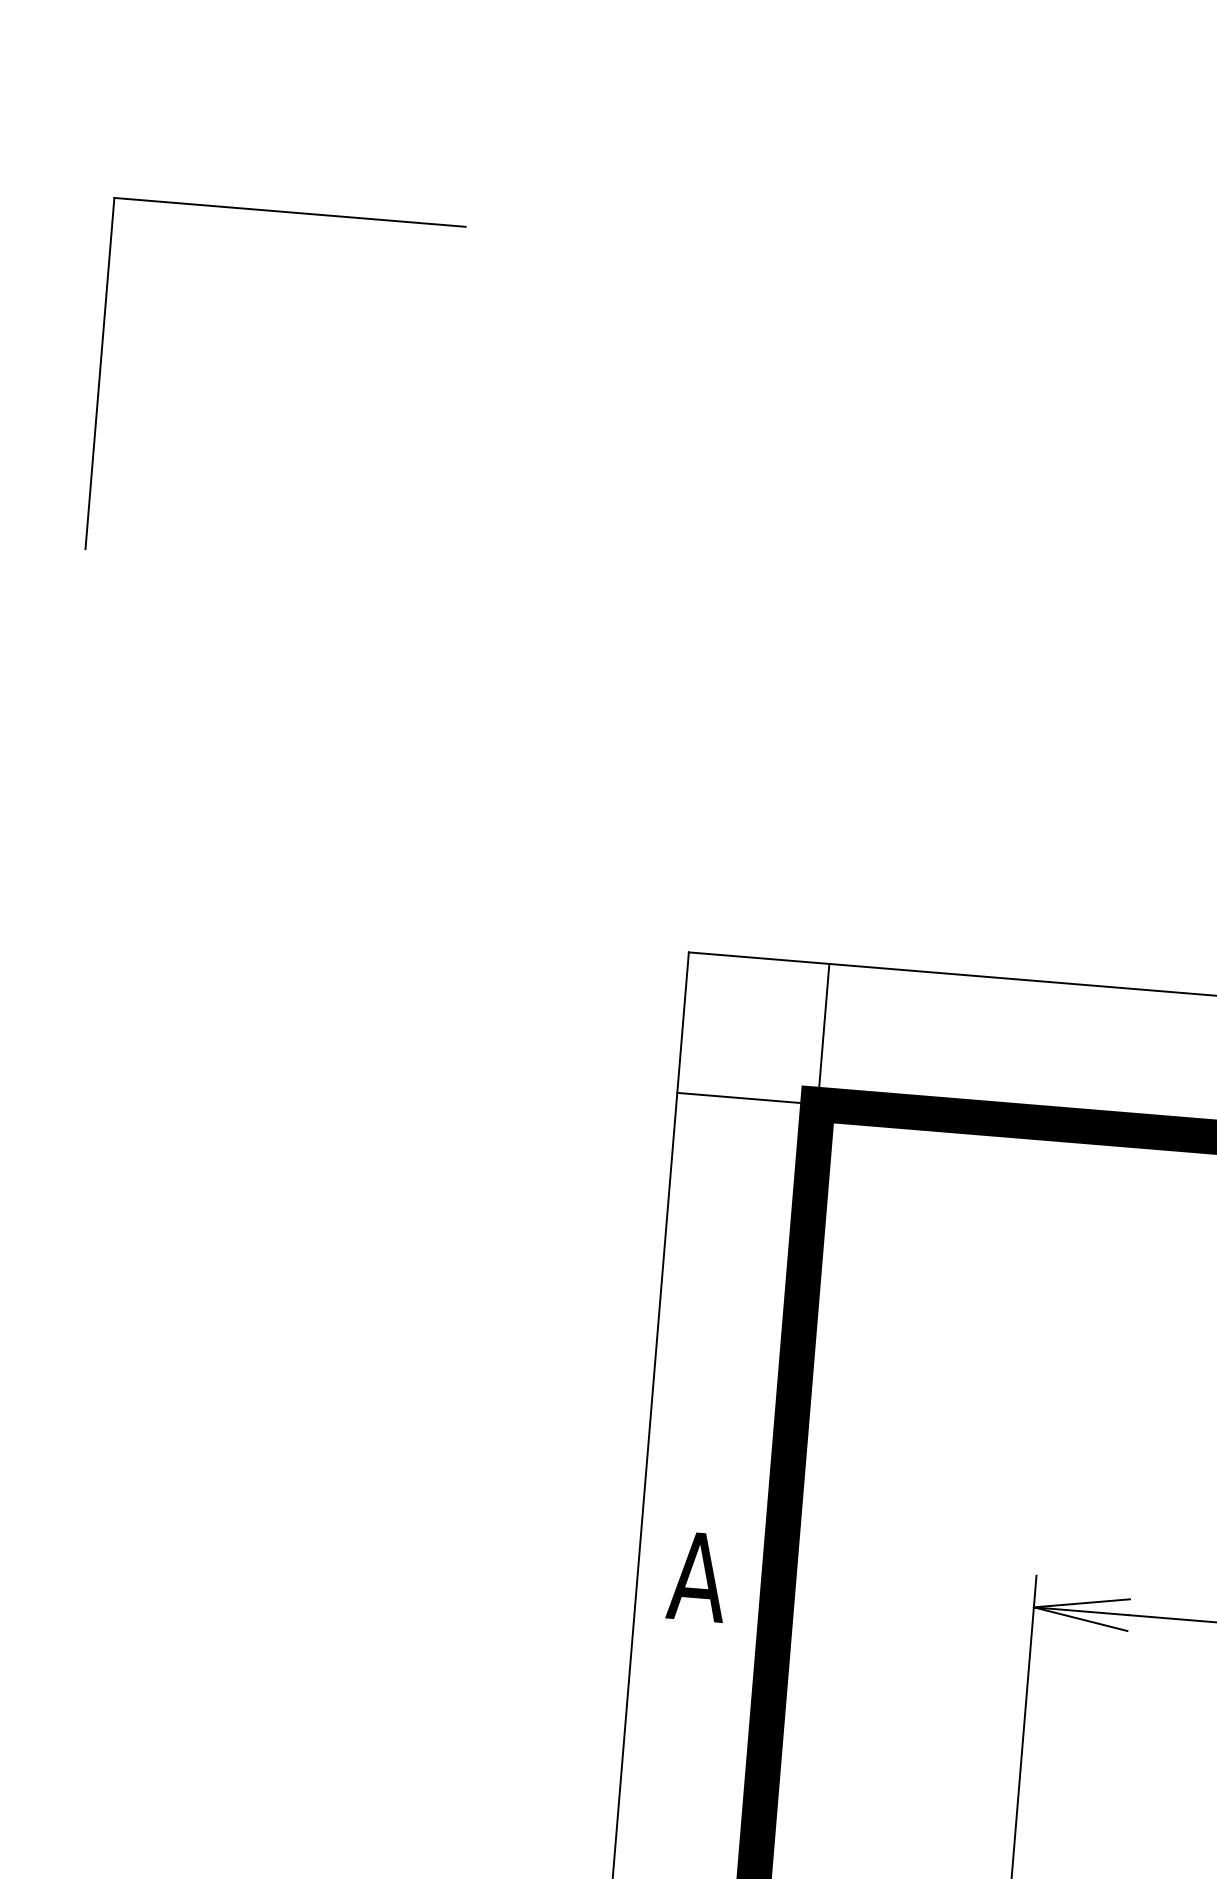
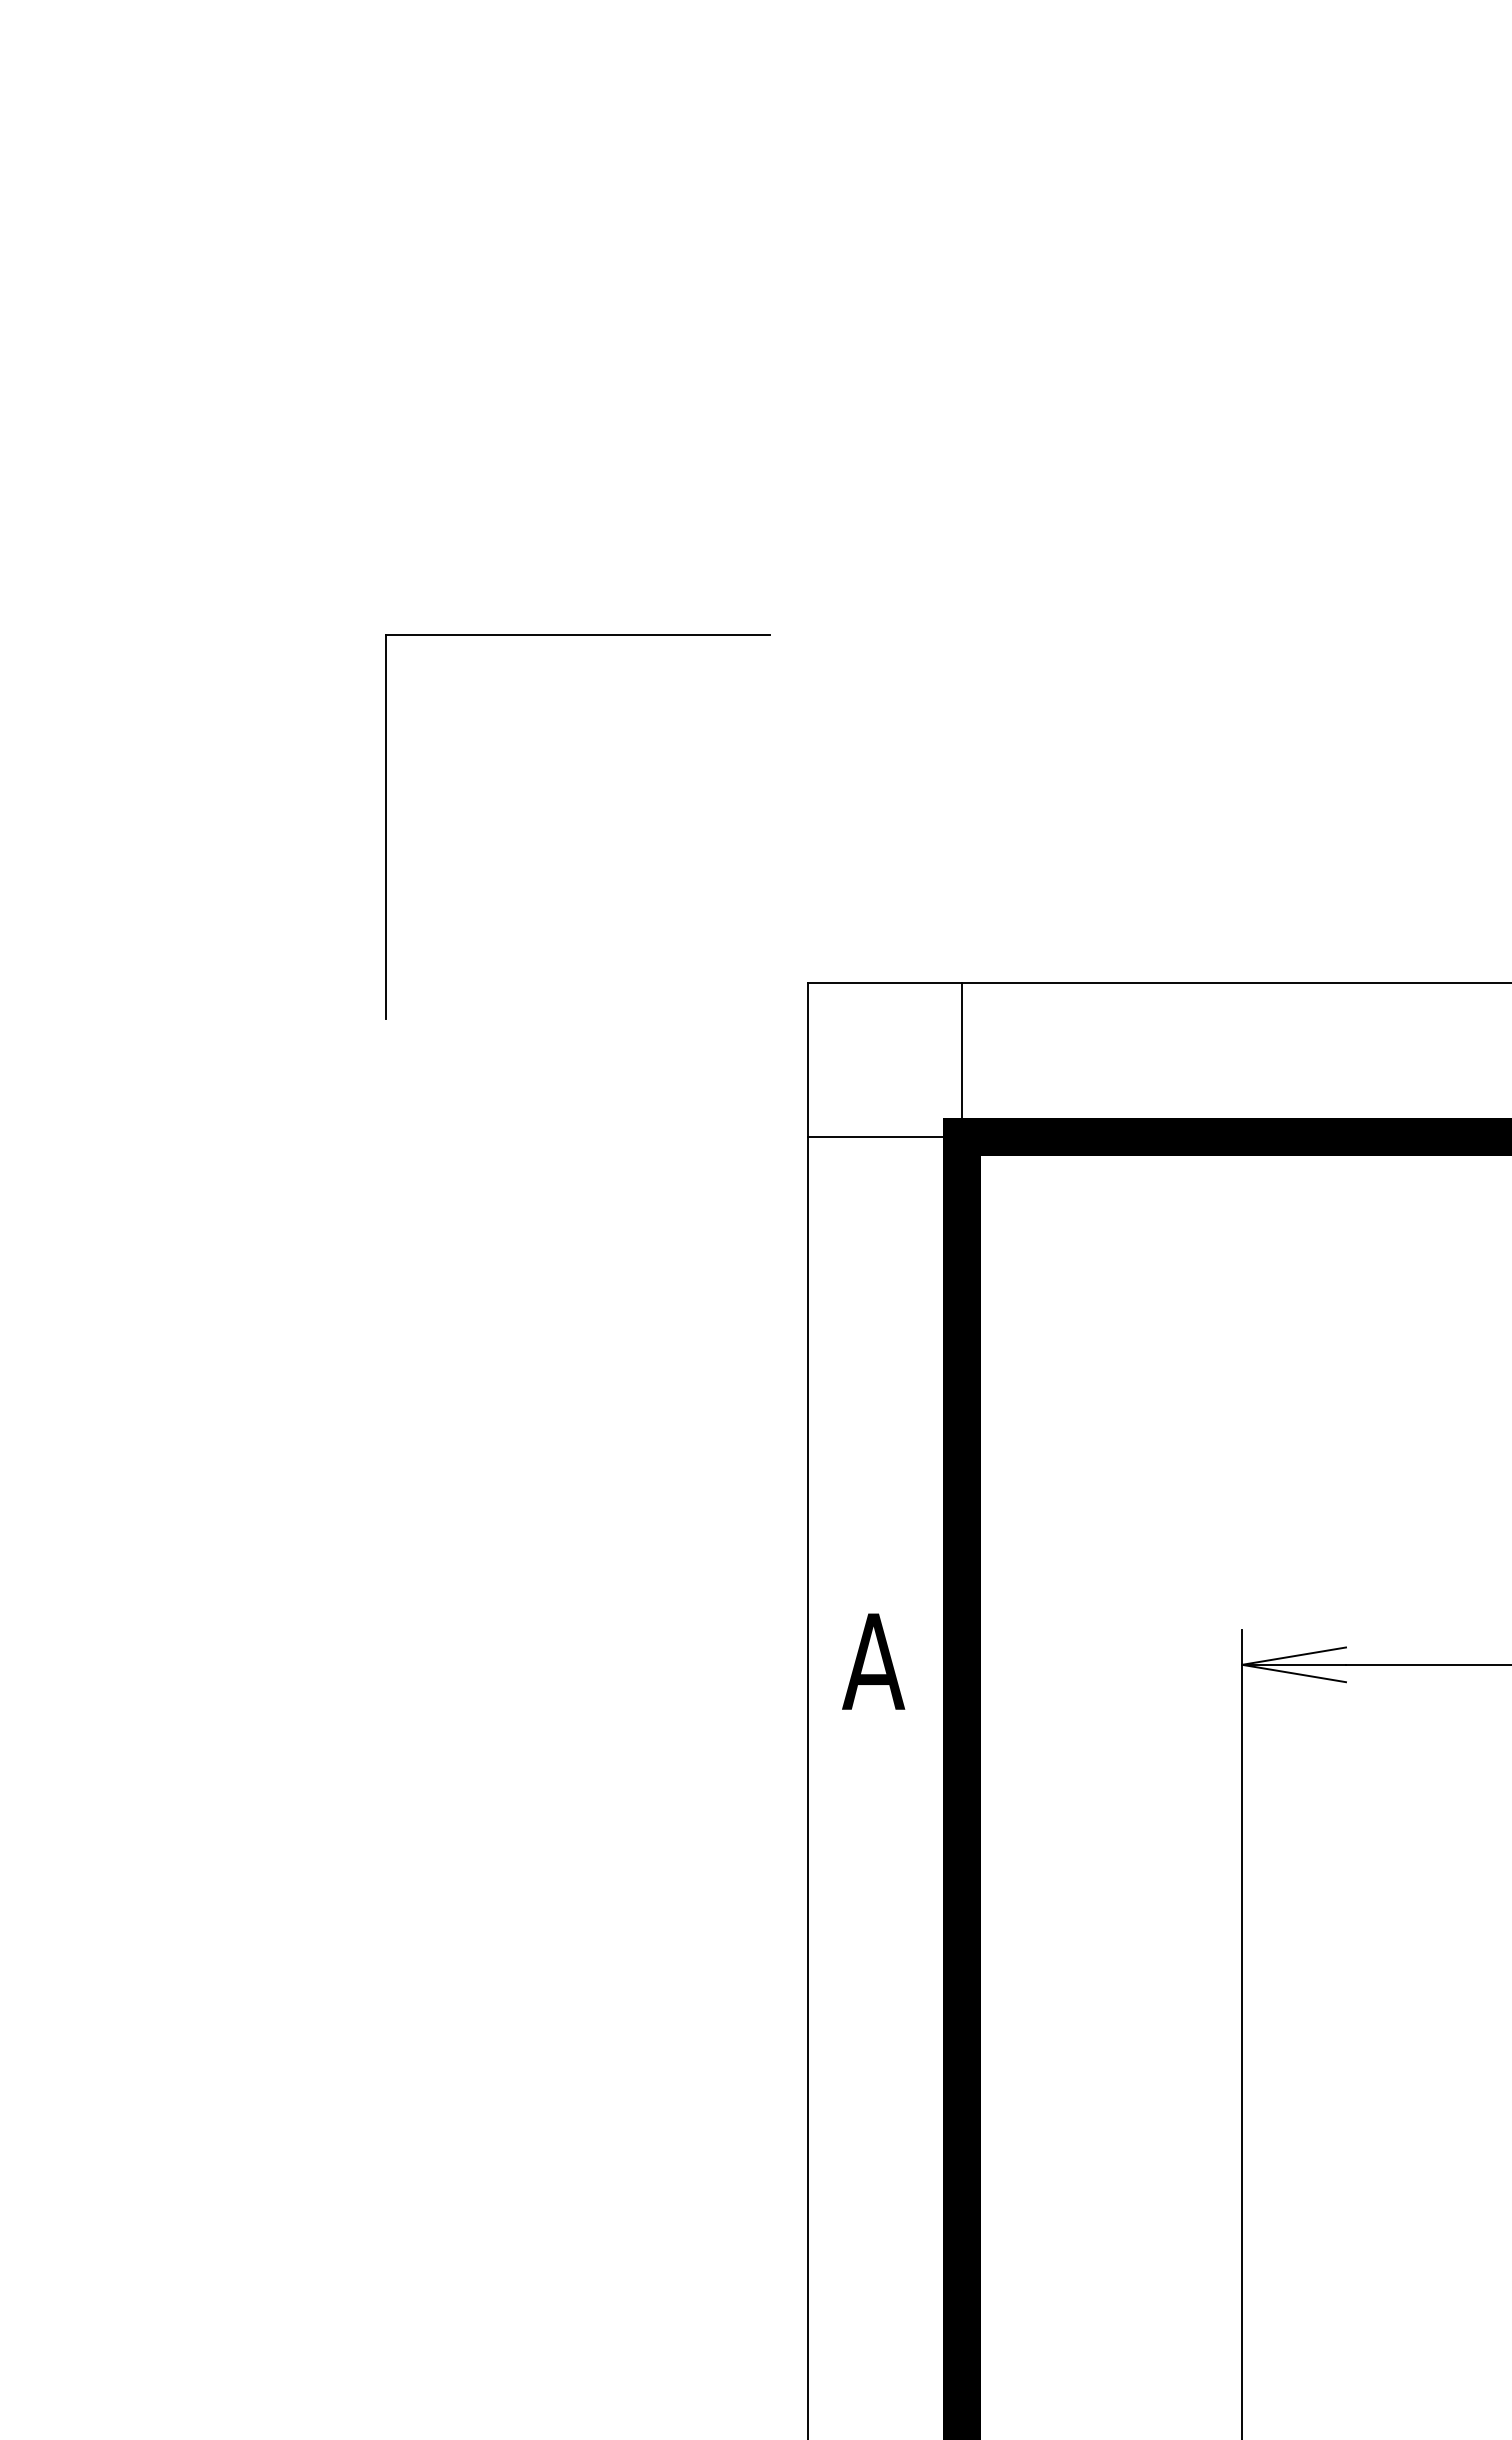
part: (289, 213) -> (577, 635), moved

